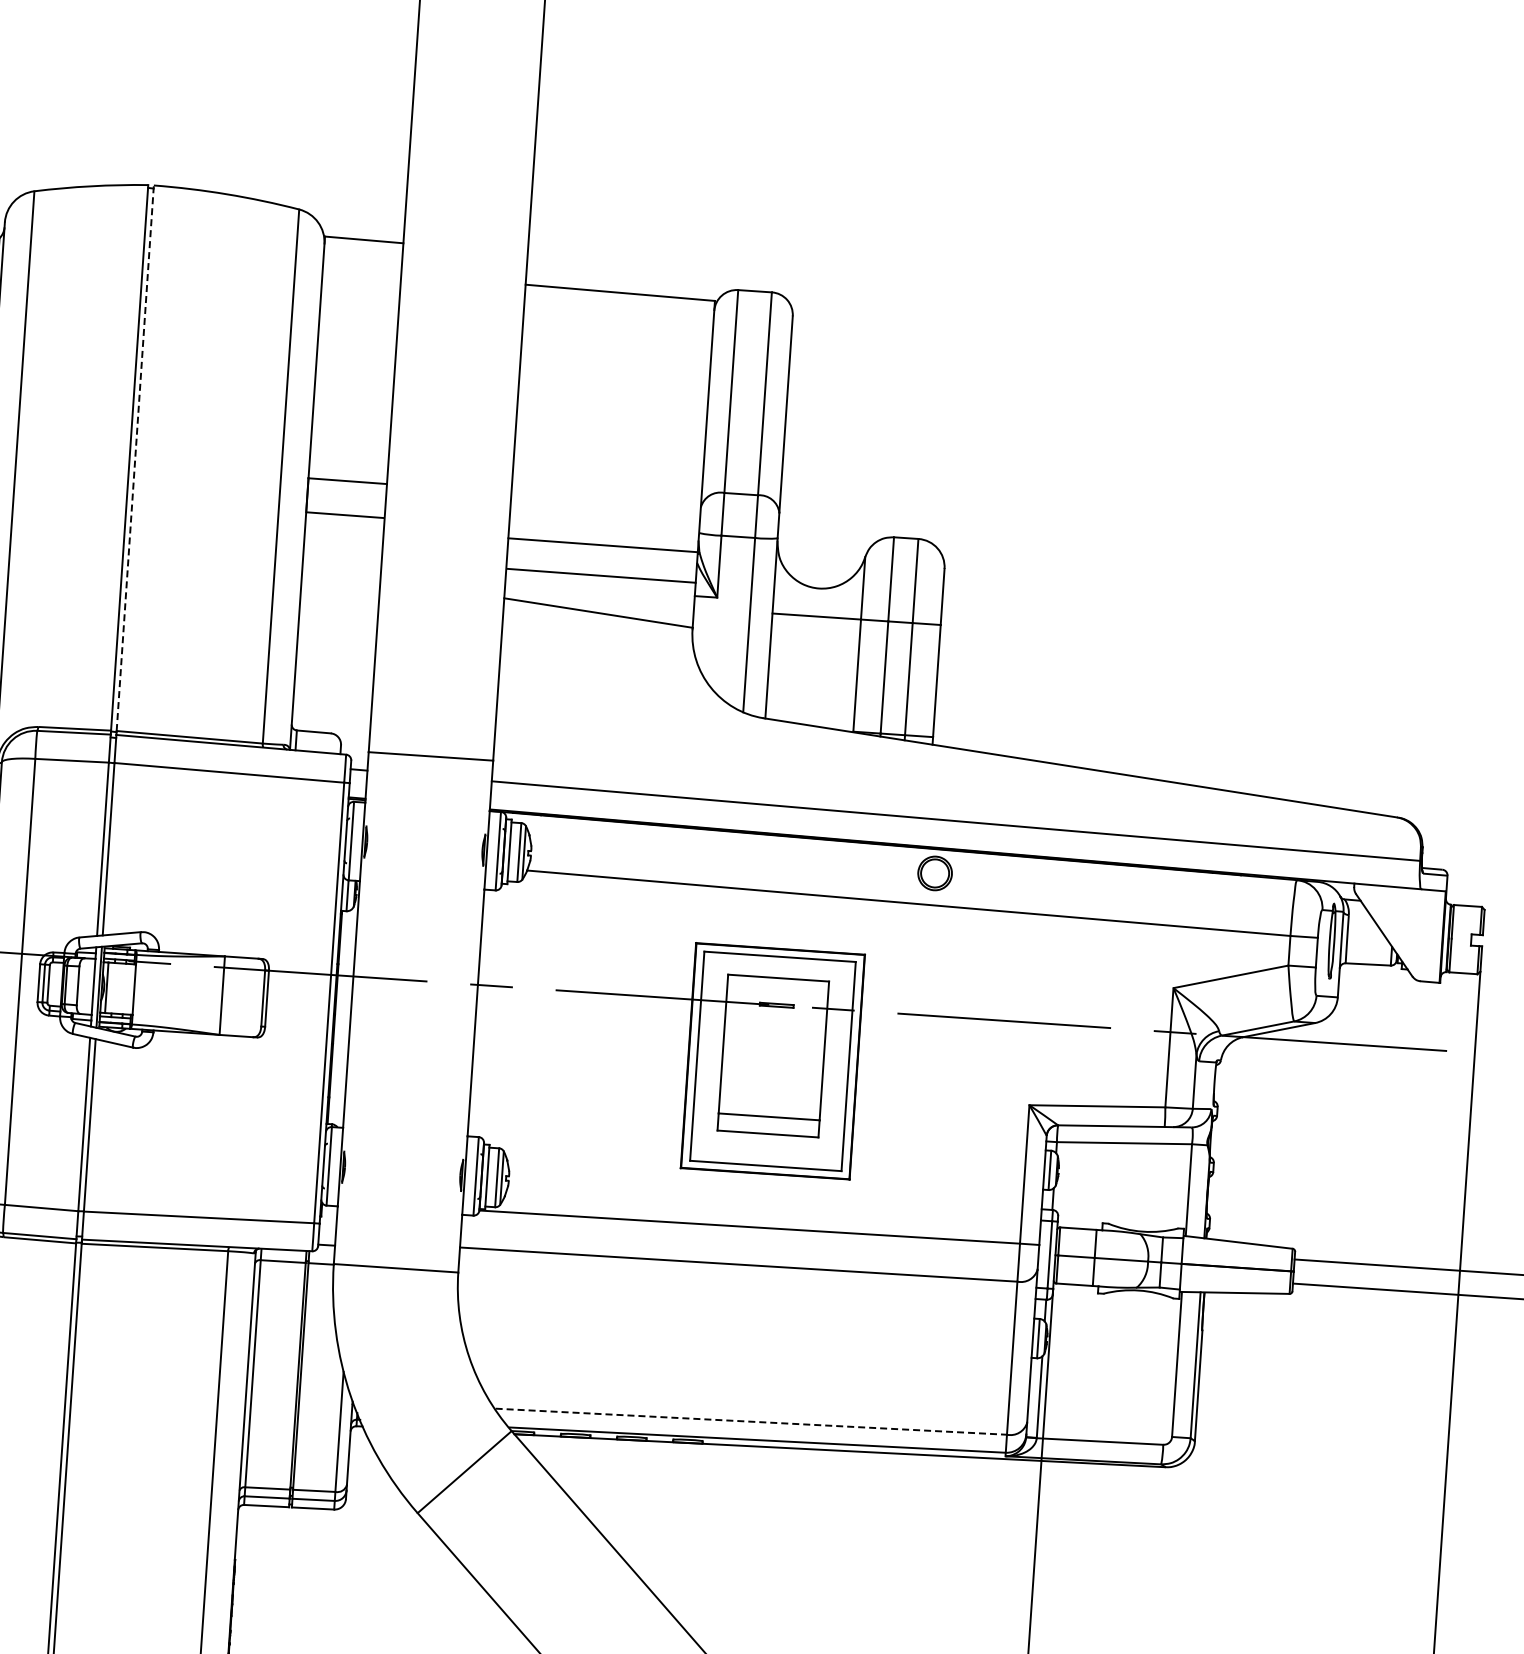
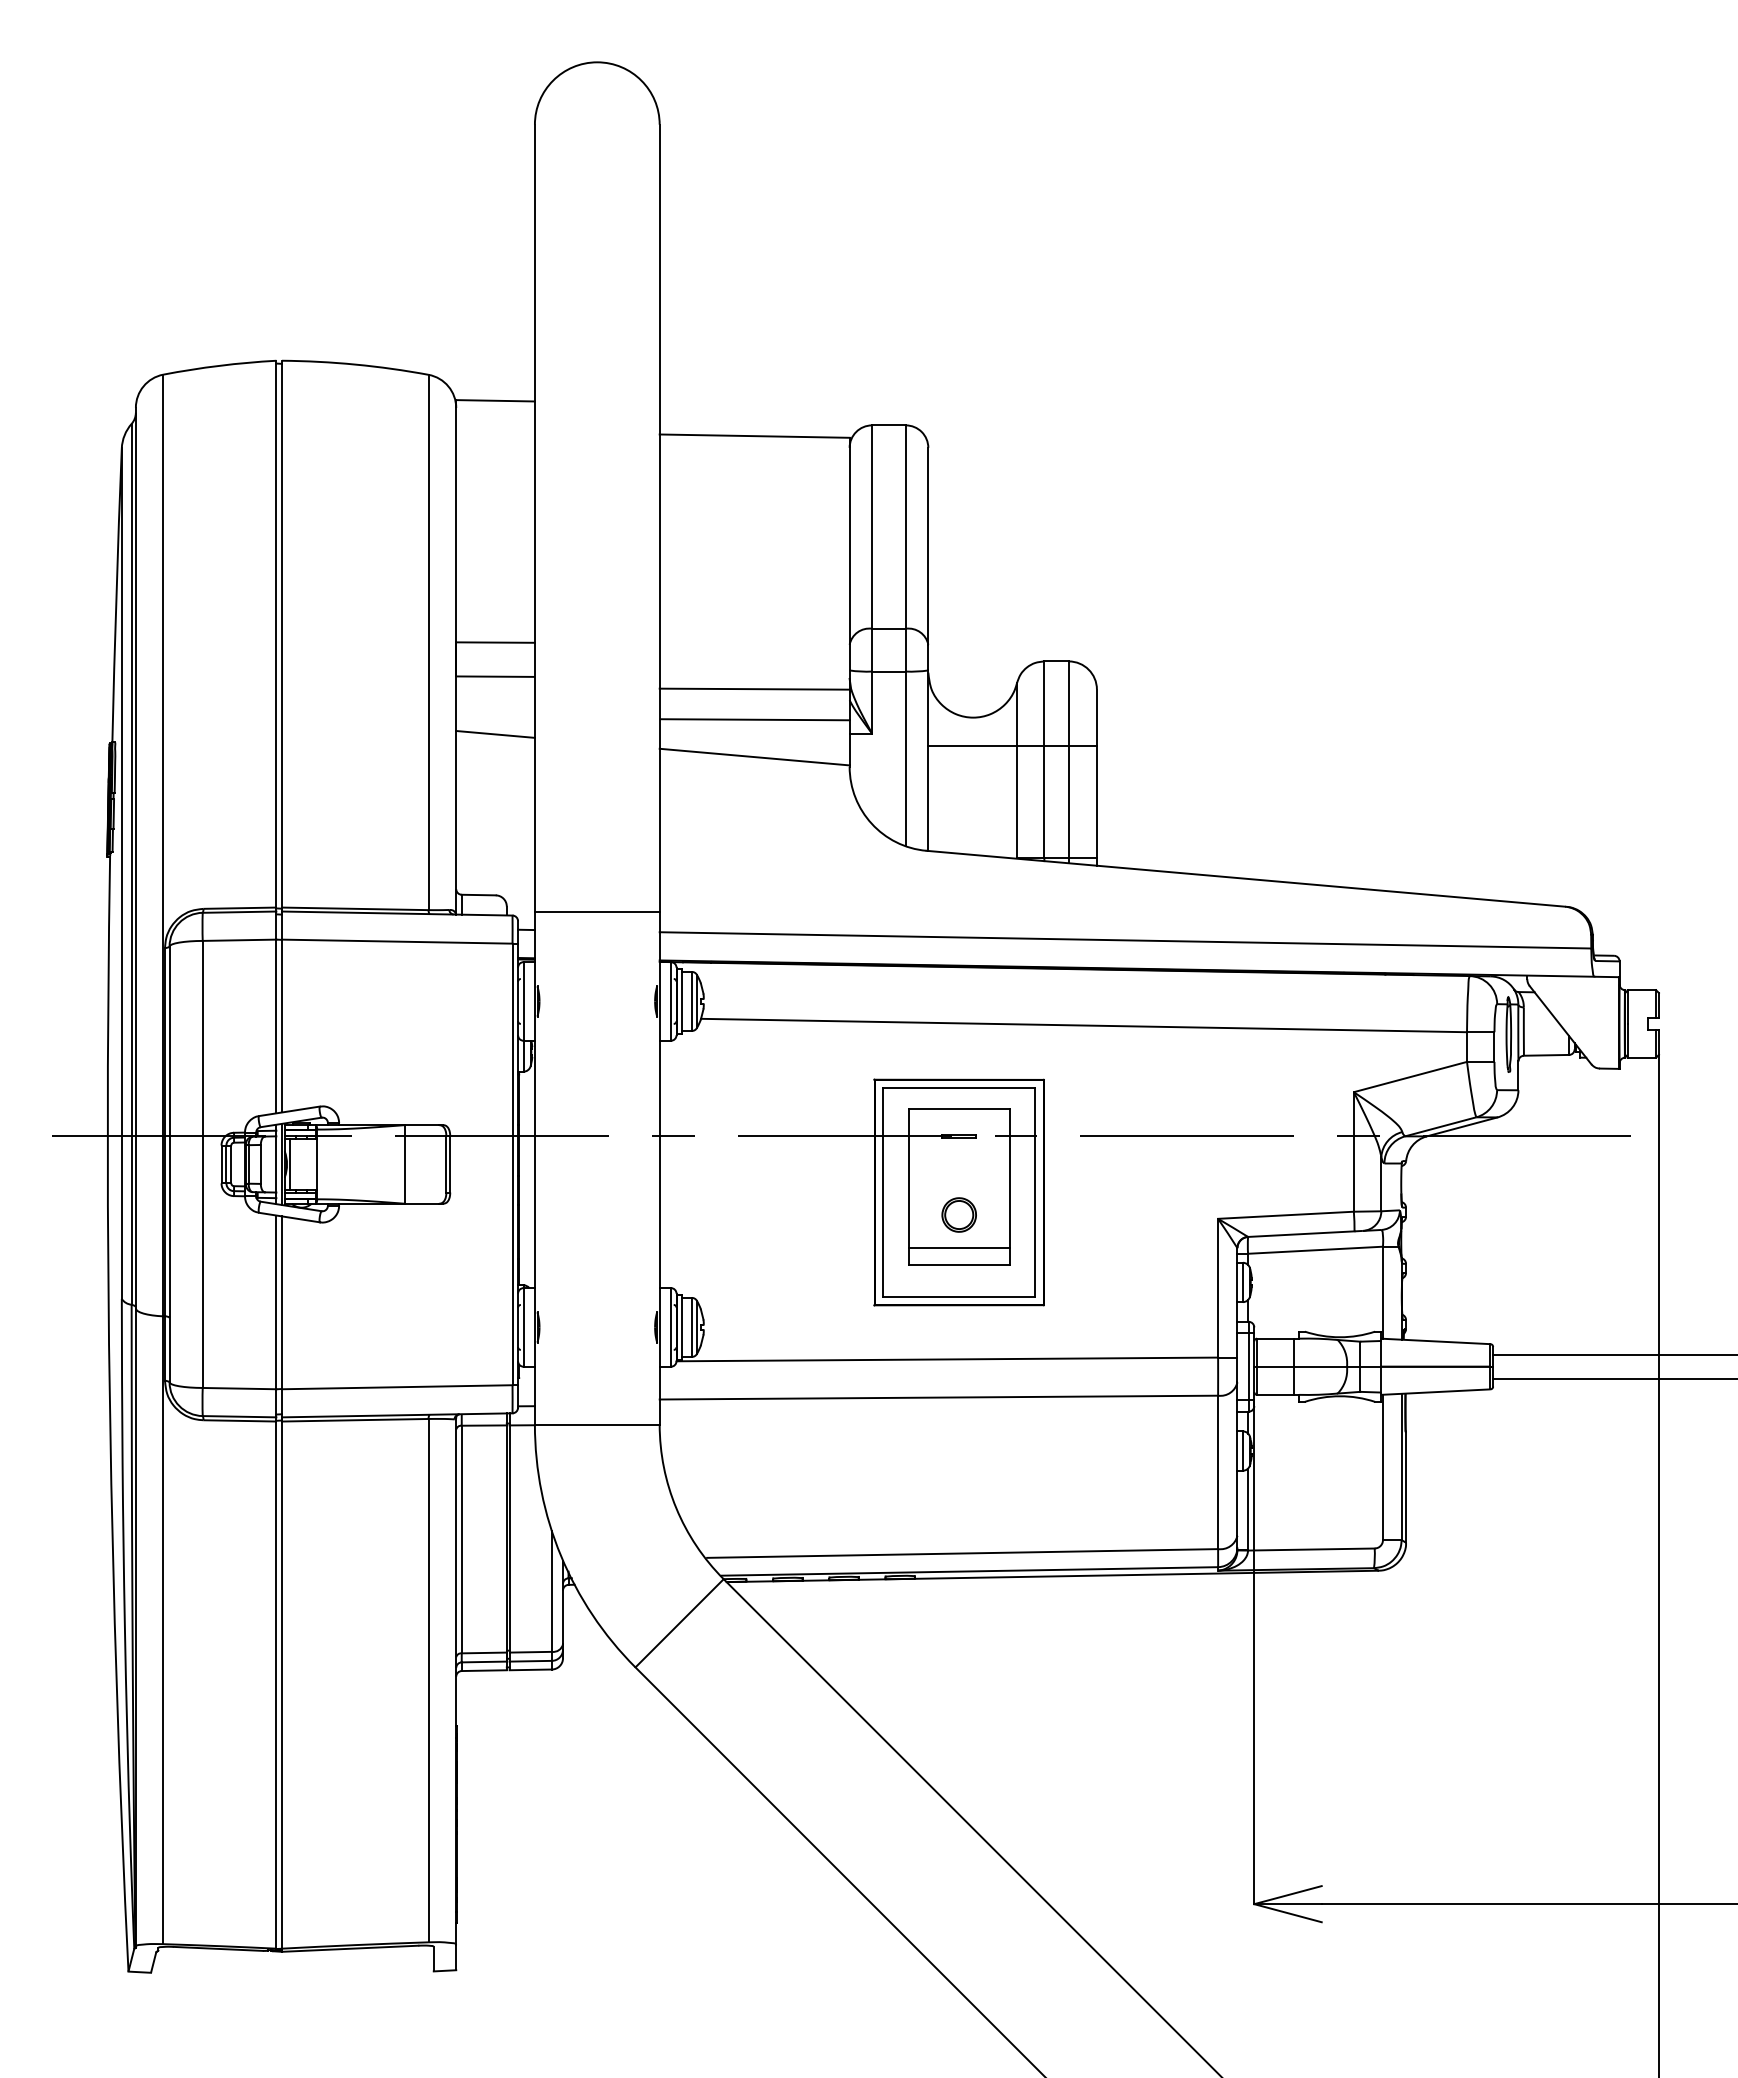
line: (135, 457) -> (282, 633), dashed -> solid
line: (341, 572) -> (495, 734), added
part: (934, 872) -> (958, 1214), moved
line: (751, 1421) -> (962, 1553), dashed -> solid

